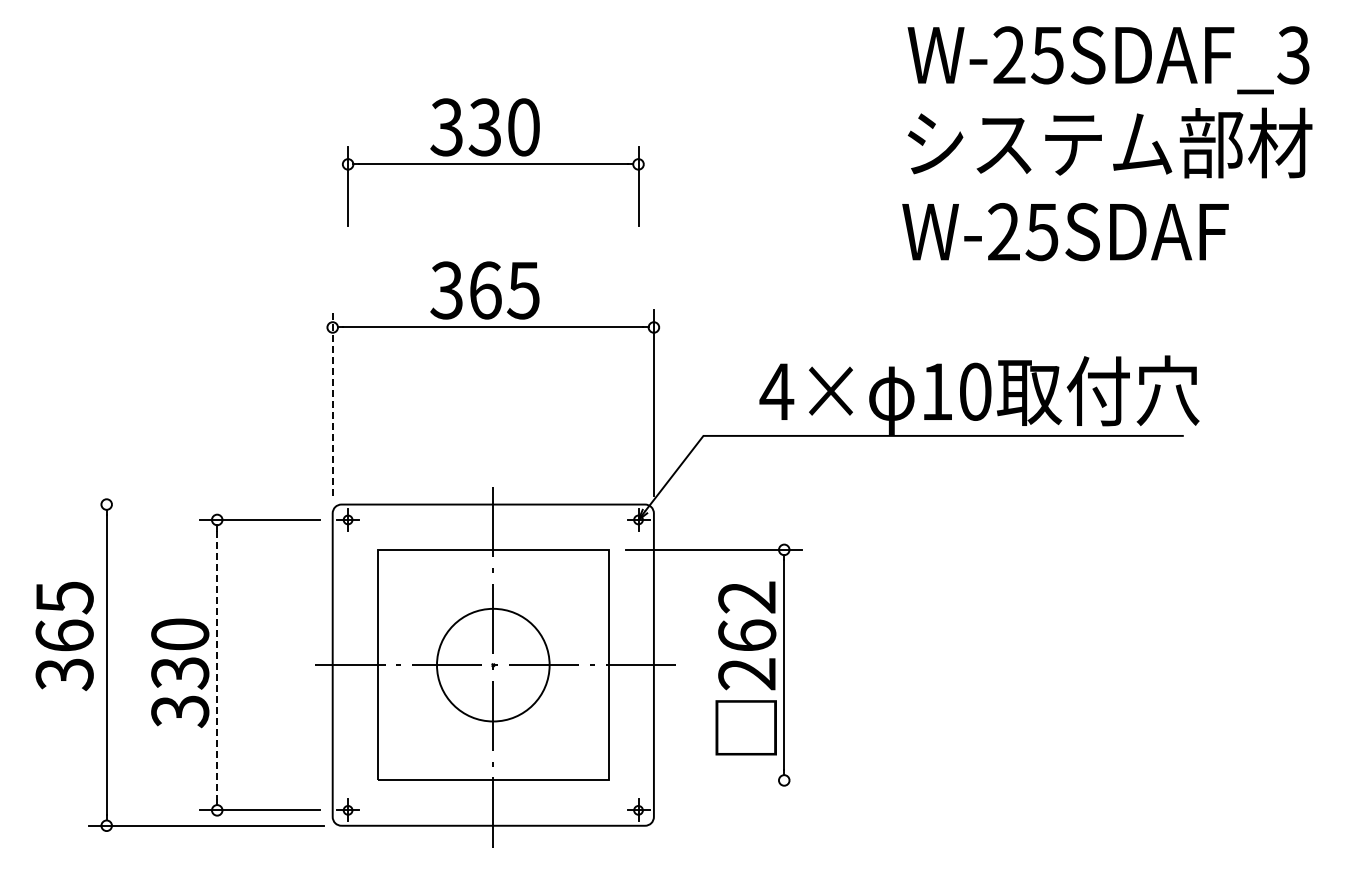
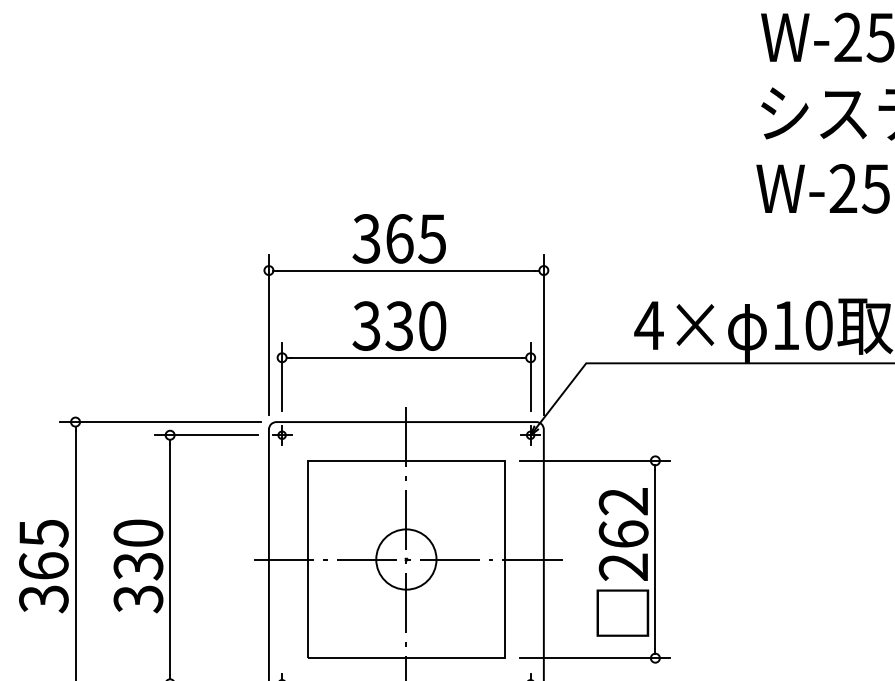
part: (493, 162) -> (406, 356), moved
line: (332, 402) -> (268, 334), dashed -> solid
line: (206, 504) -> (160, 422), added
text: (64, 636) -> (43, 566), moved
circle: (493, 664) -> (406, 558), size x0.62
line: (217, 665) -> (170, 559), dashed -> solid
line: (713, 780) -> (594, 658), added

